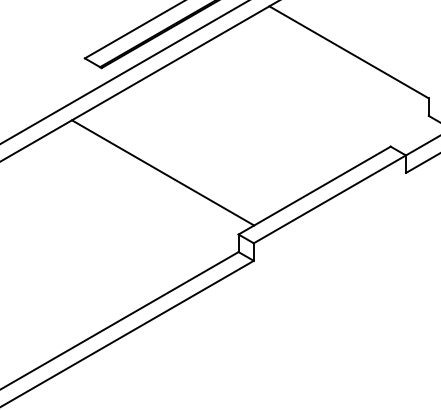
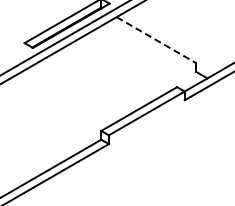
line: (349, 53) -> (156, 40), solid -> dashed
line: (162, 173) -> (63, 100), removed

